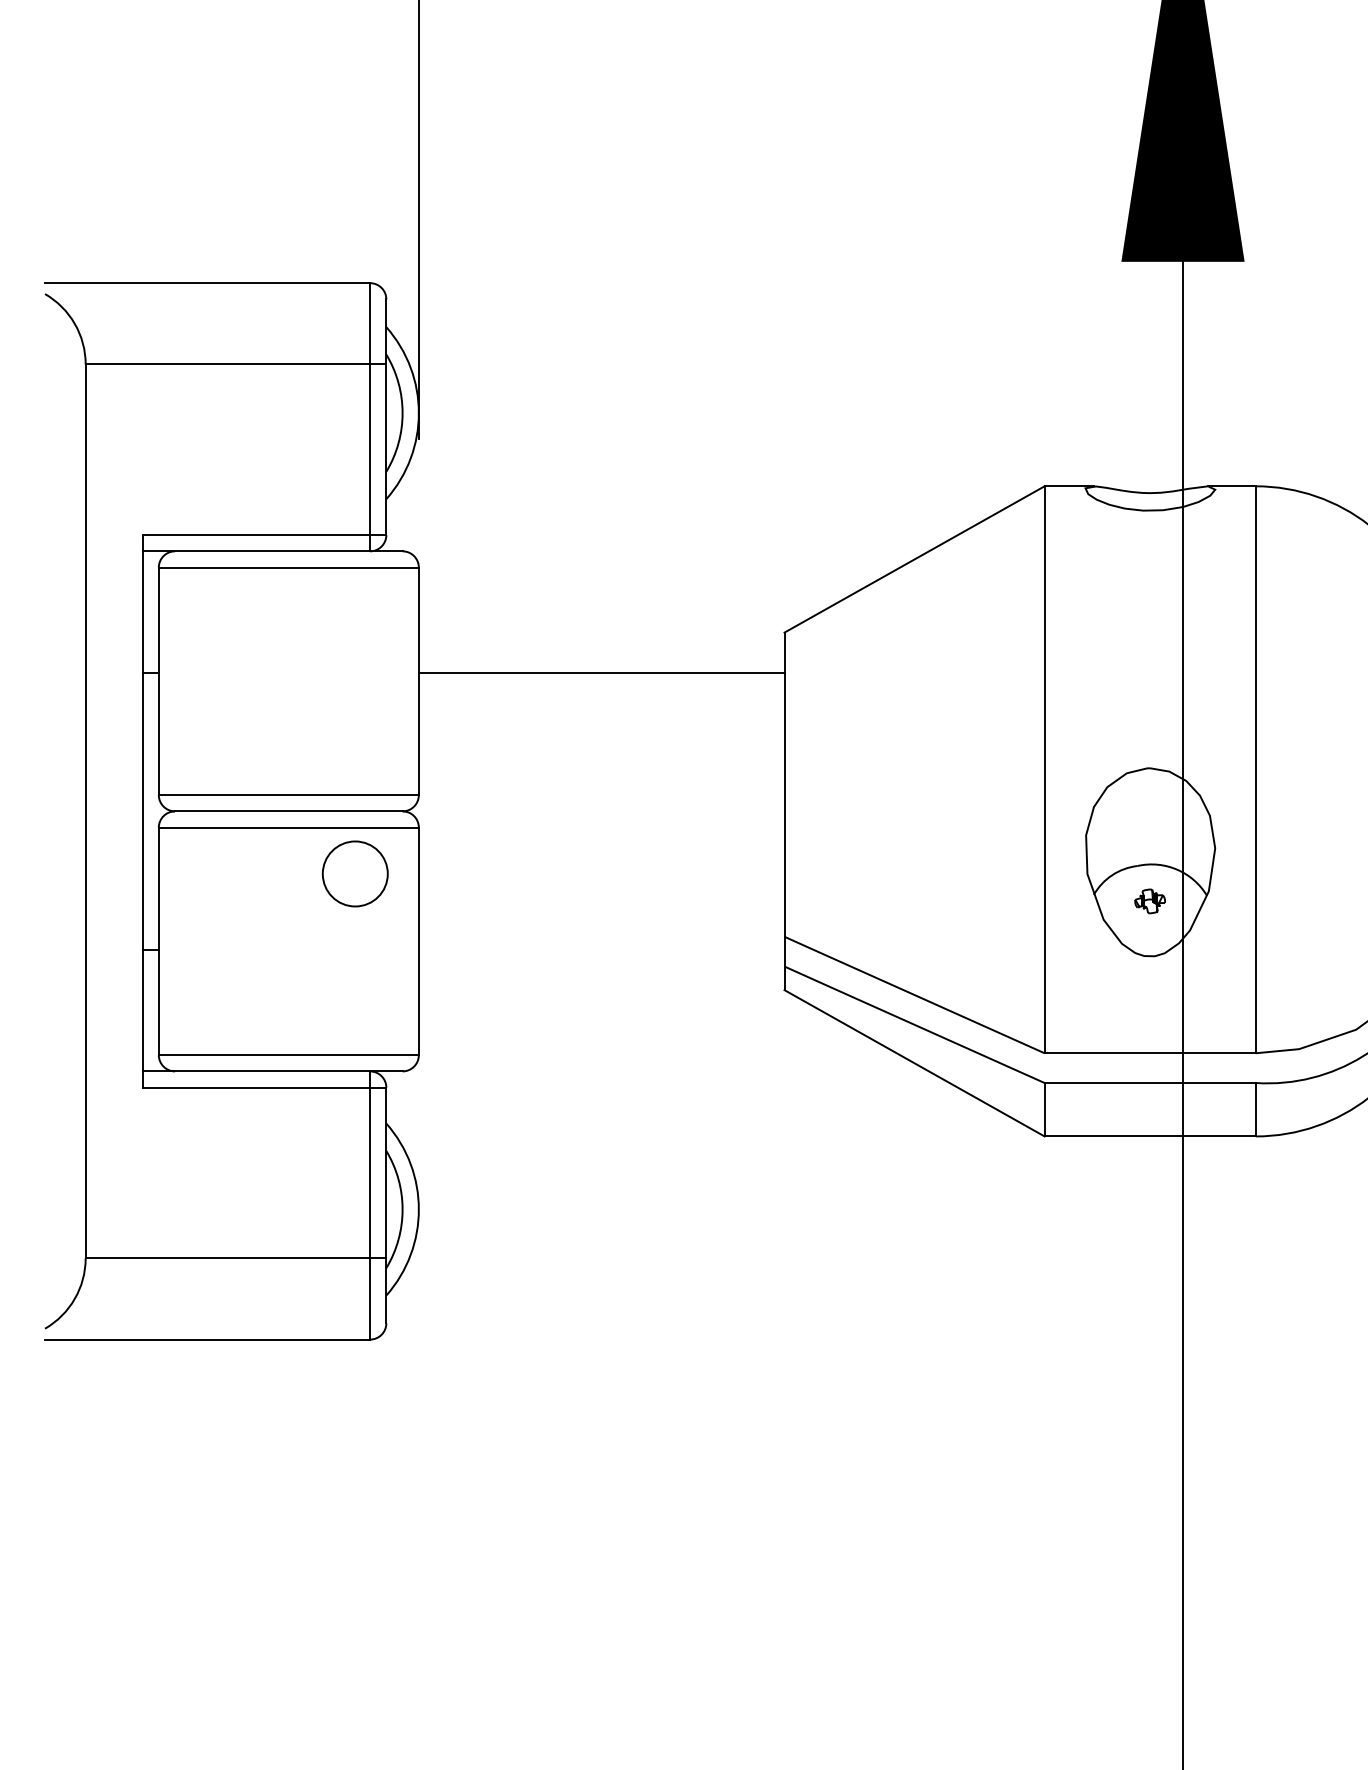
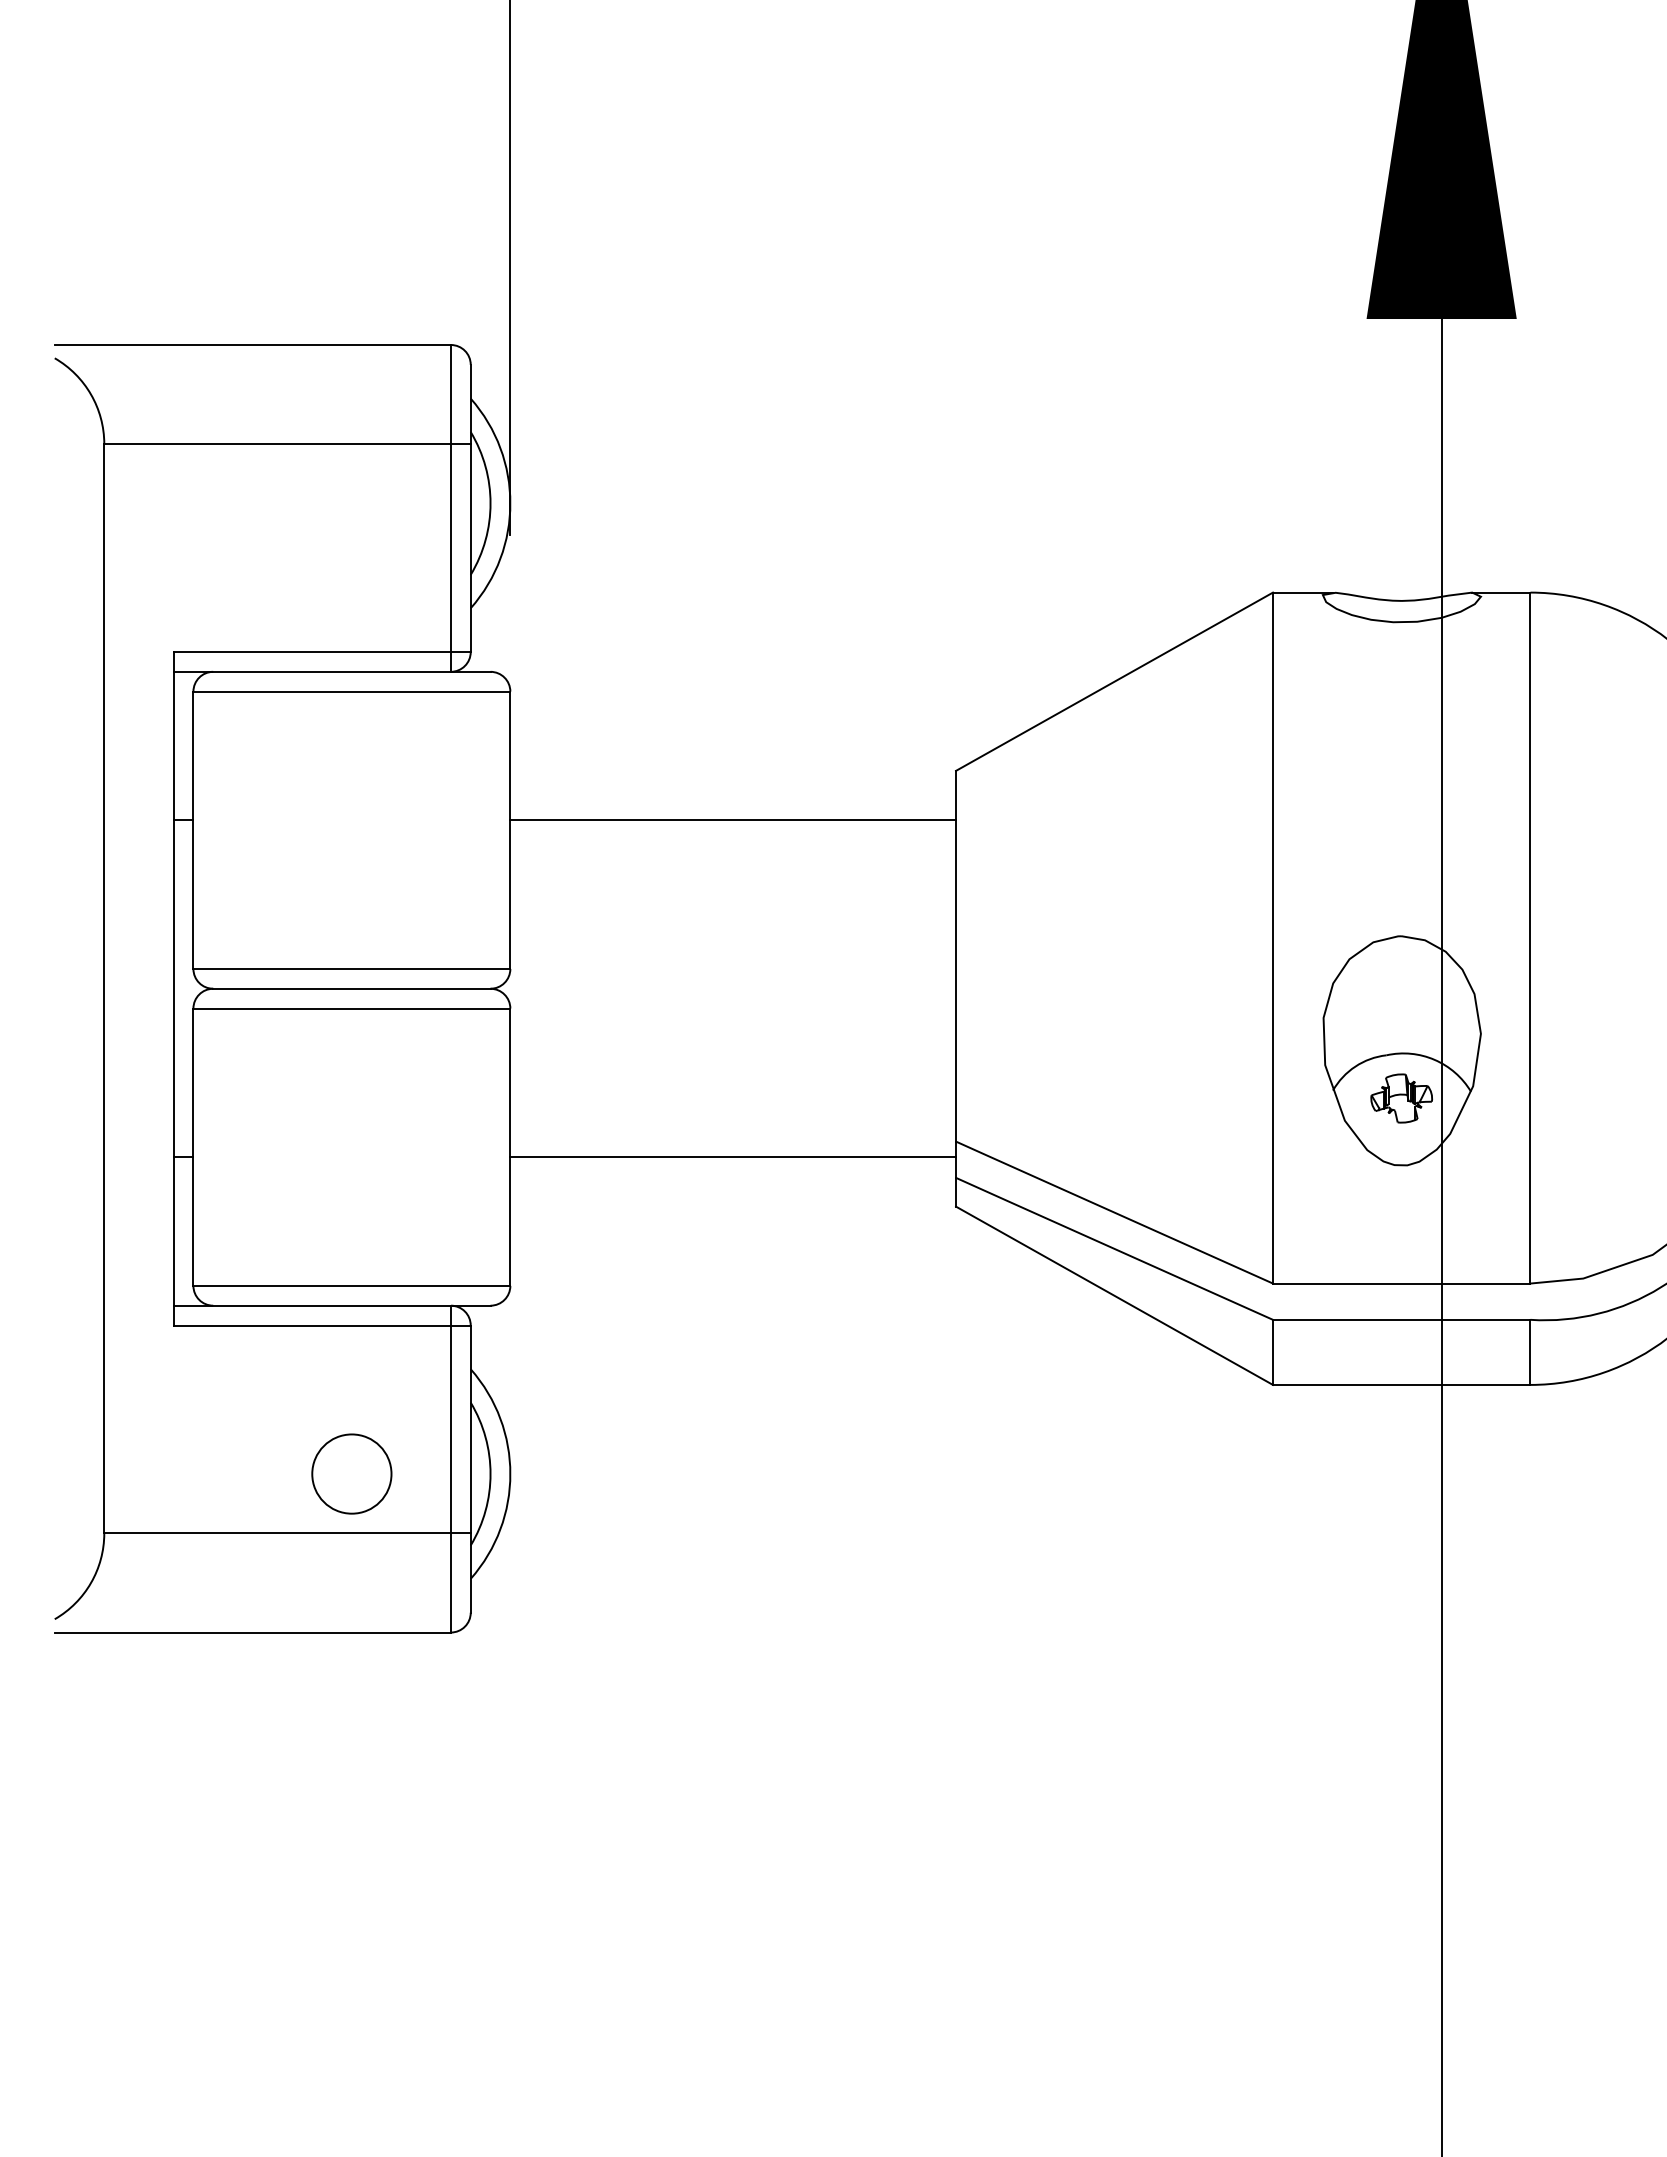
circle: (354, 873) -> (351, 1473), moved
part: (1150, 901) -> (1401, 1098), size x1.67
line: (601, 949) -> (733, 1157), added

